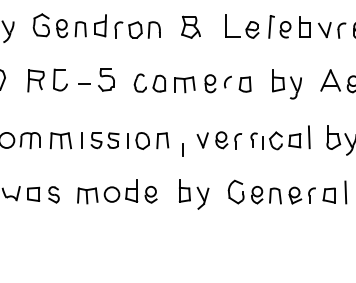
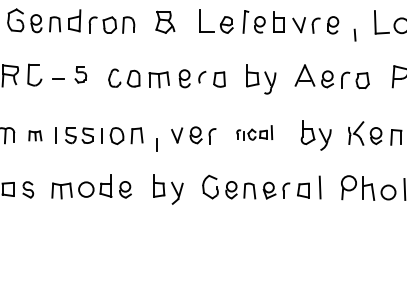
part: (106, 79) -> (80, 74), size x0.7
part: (280, 137) -> (254, 132), size x0.6
part: (61, 140) -> (35, 135), size x0.6

